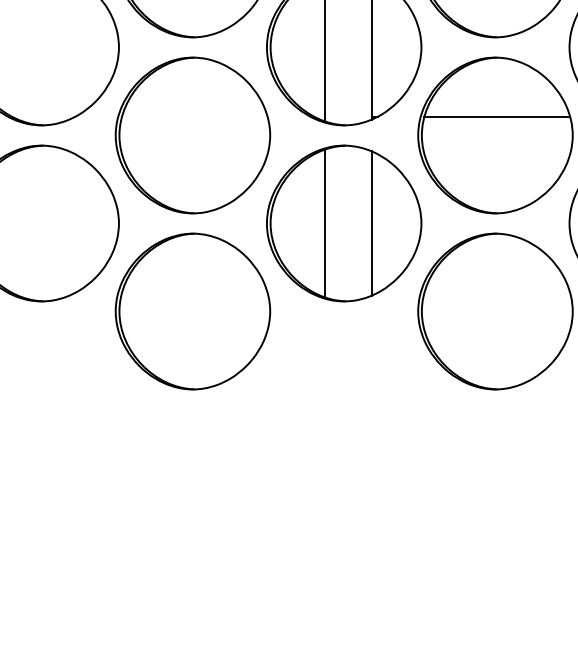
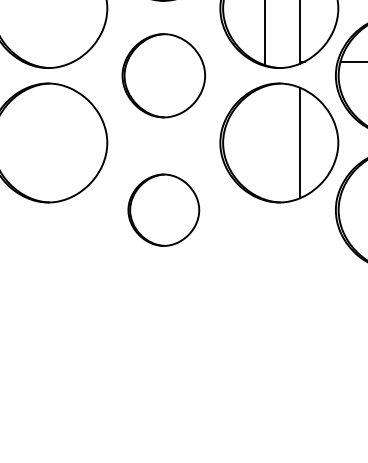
part: (192, 135) -> (163, 75), size x0.7
line: (325, 223) -> (265, 142), removed
part: (192, 311) -> (163, 210), size x0.6

